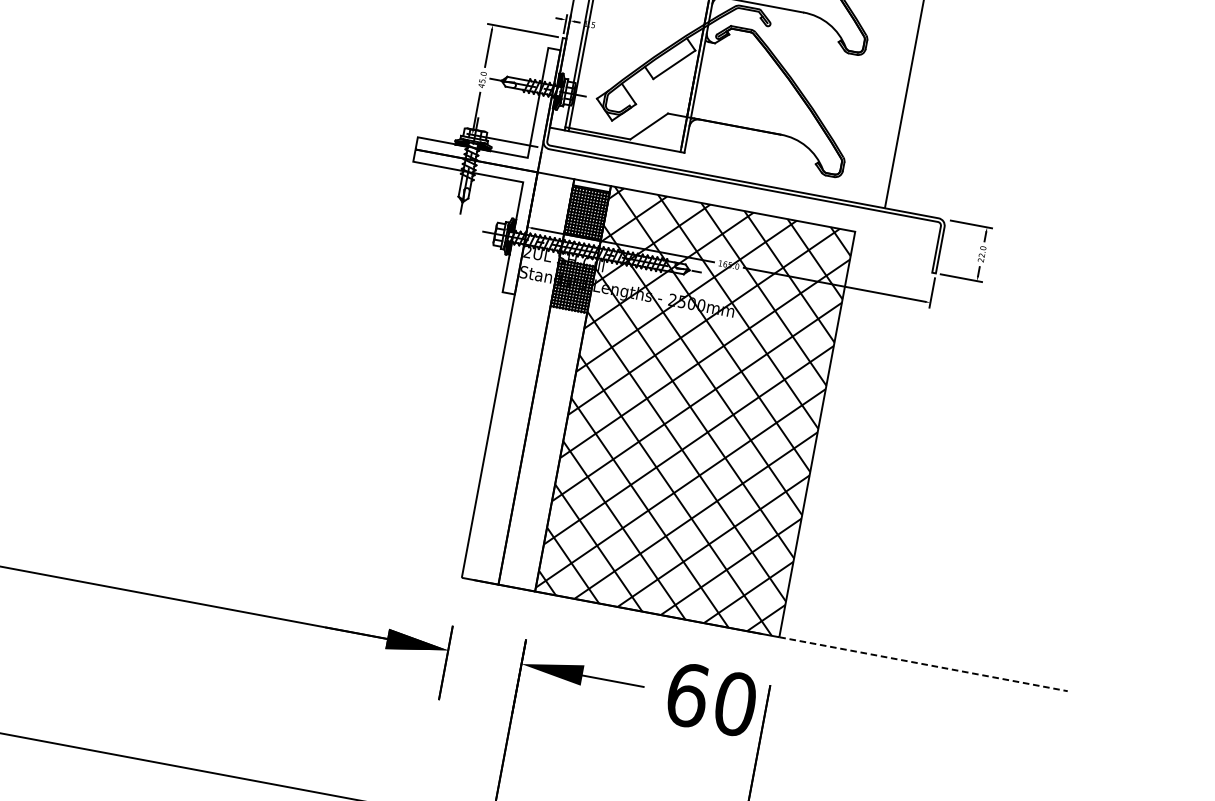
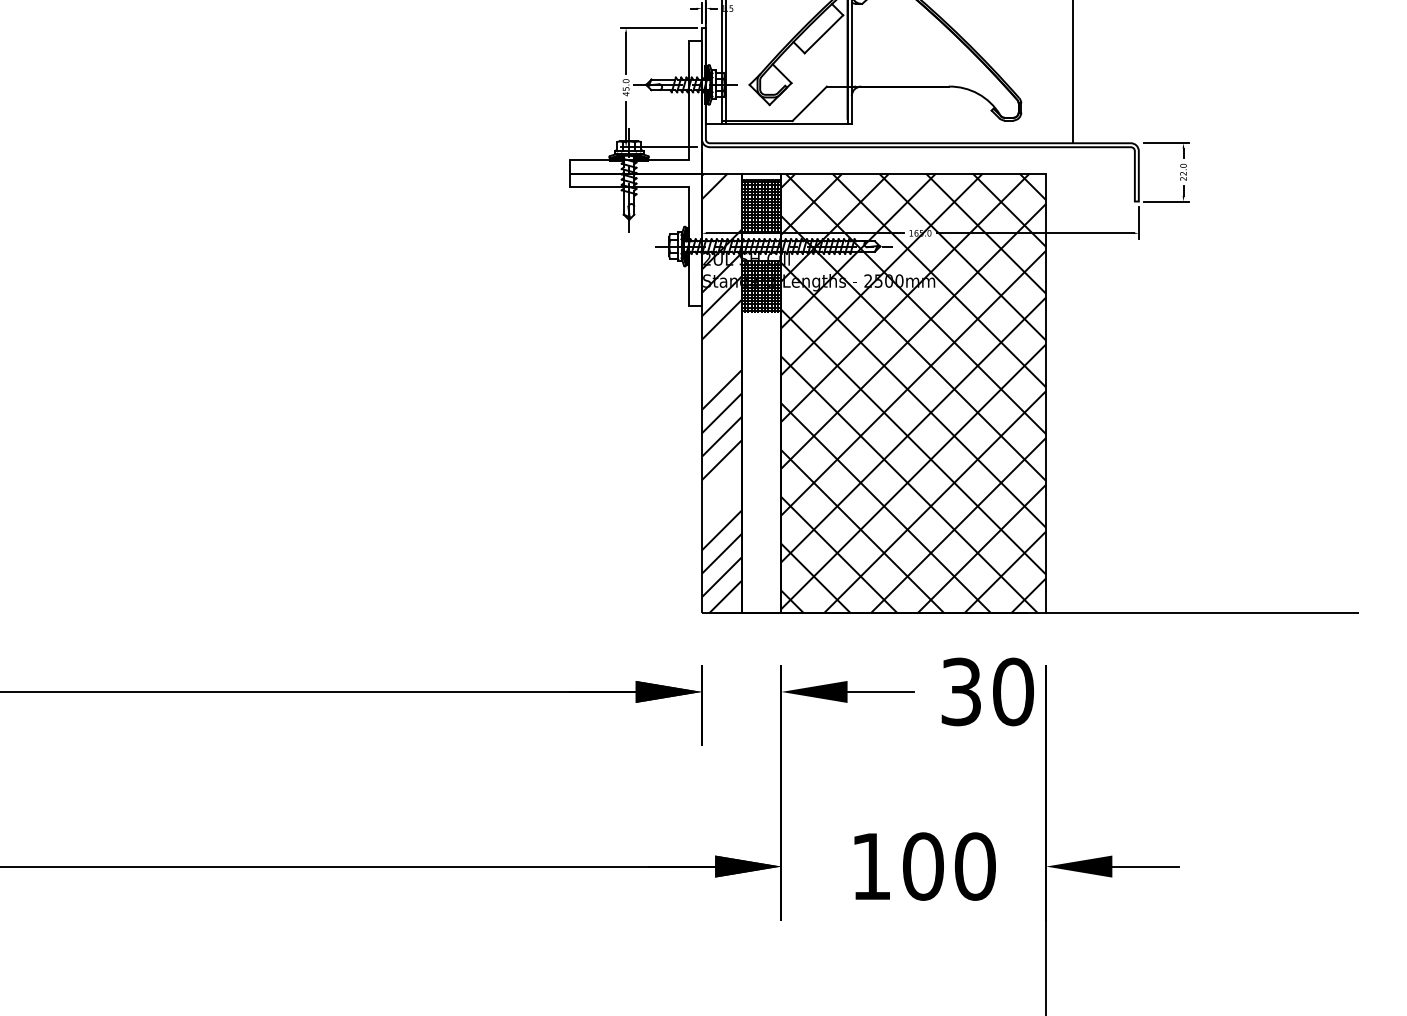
hatch: (517, 378) -> (721, 393), added
line: (923, 664) -> (1202, 613), dashed -> solid
text: (687, 694) -> (961, 691), 60 -> 30

